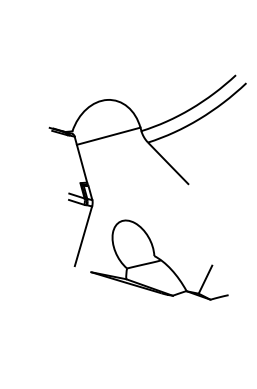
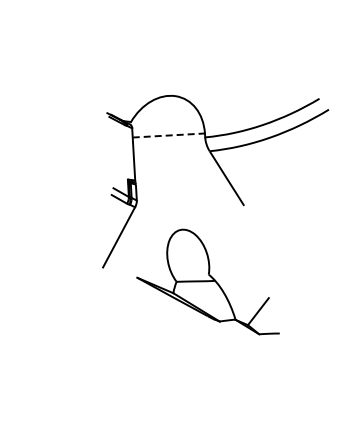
line: (109, 136) -> (169, 135), solid -> dashed
part: (154, 262) -> (207, 281), moved

